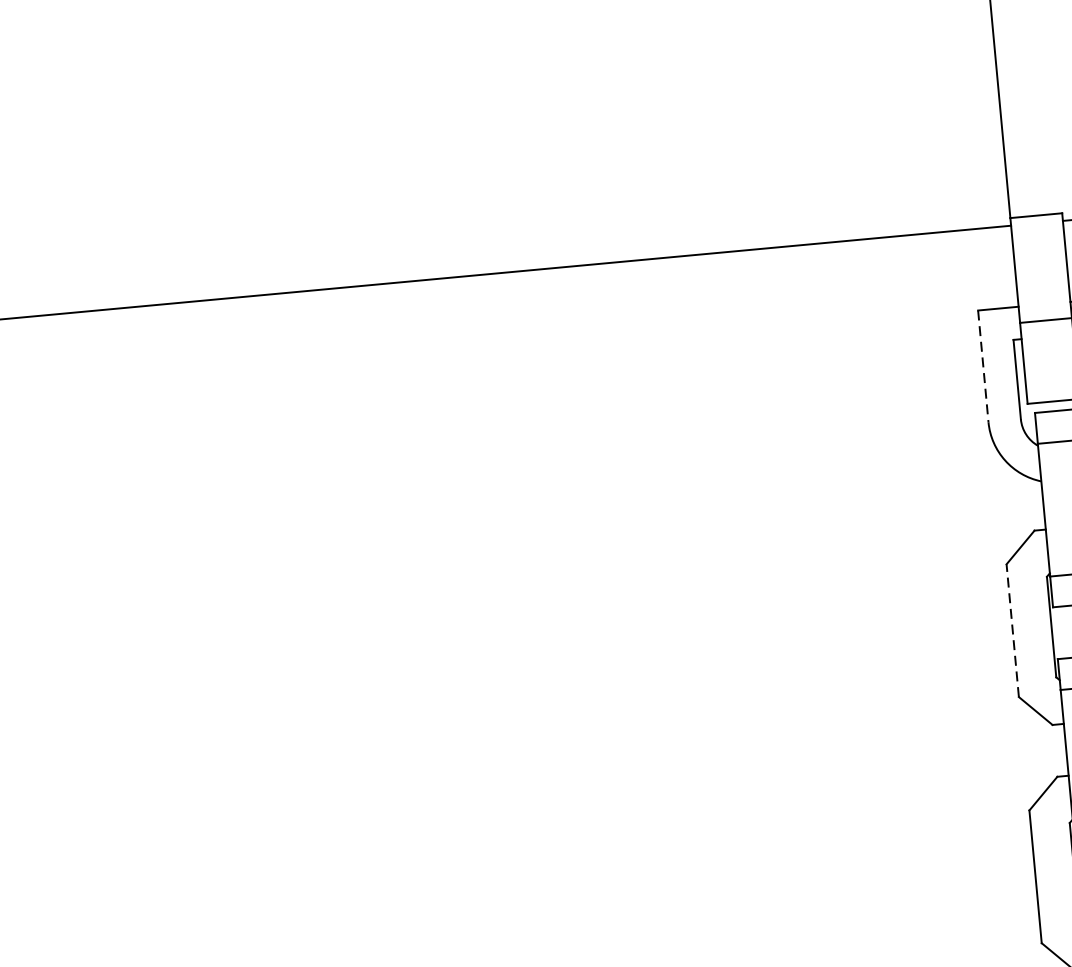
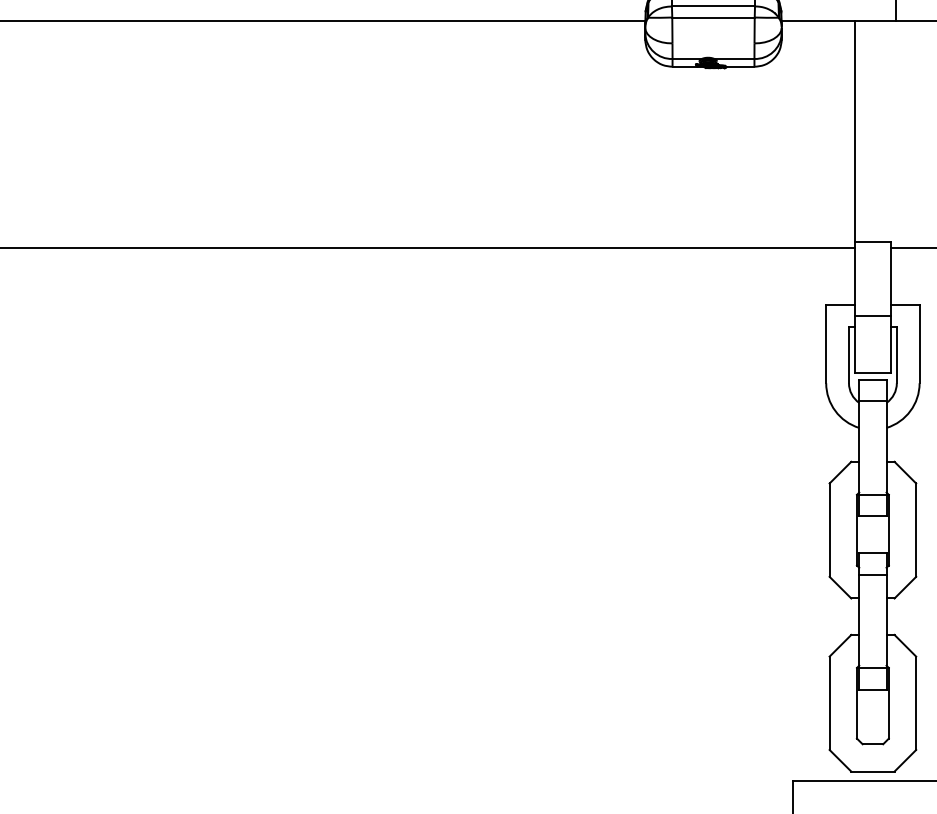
line: (983, 367) -> (826, 344), dashed -> solid
line: (1012, 631) -> (829, 530), dashed -> solid

